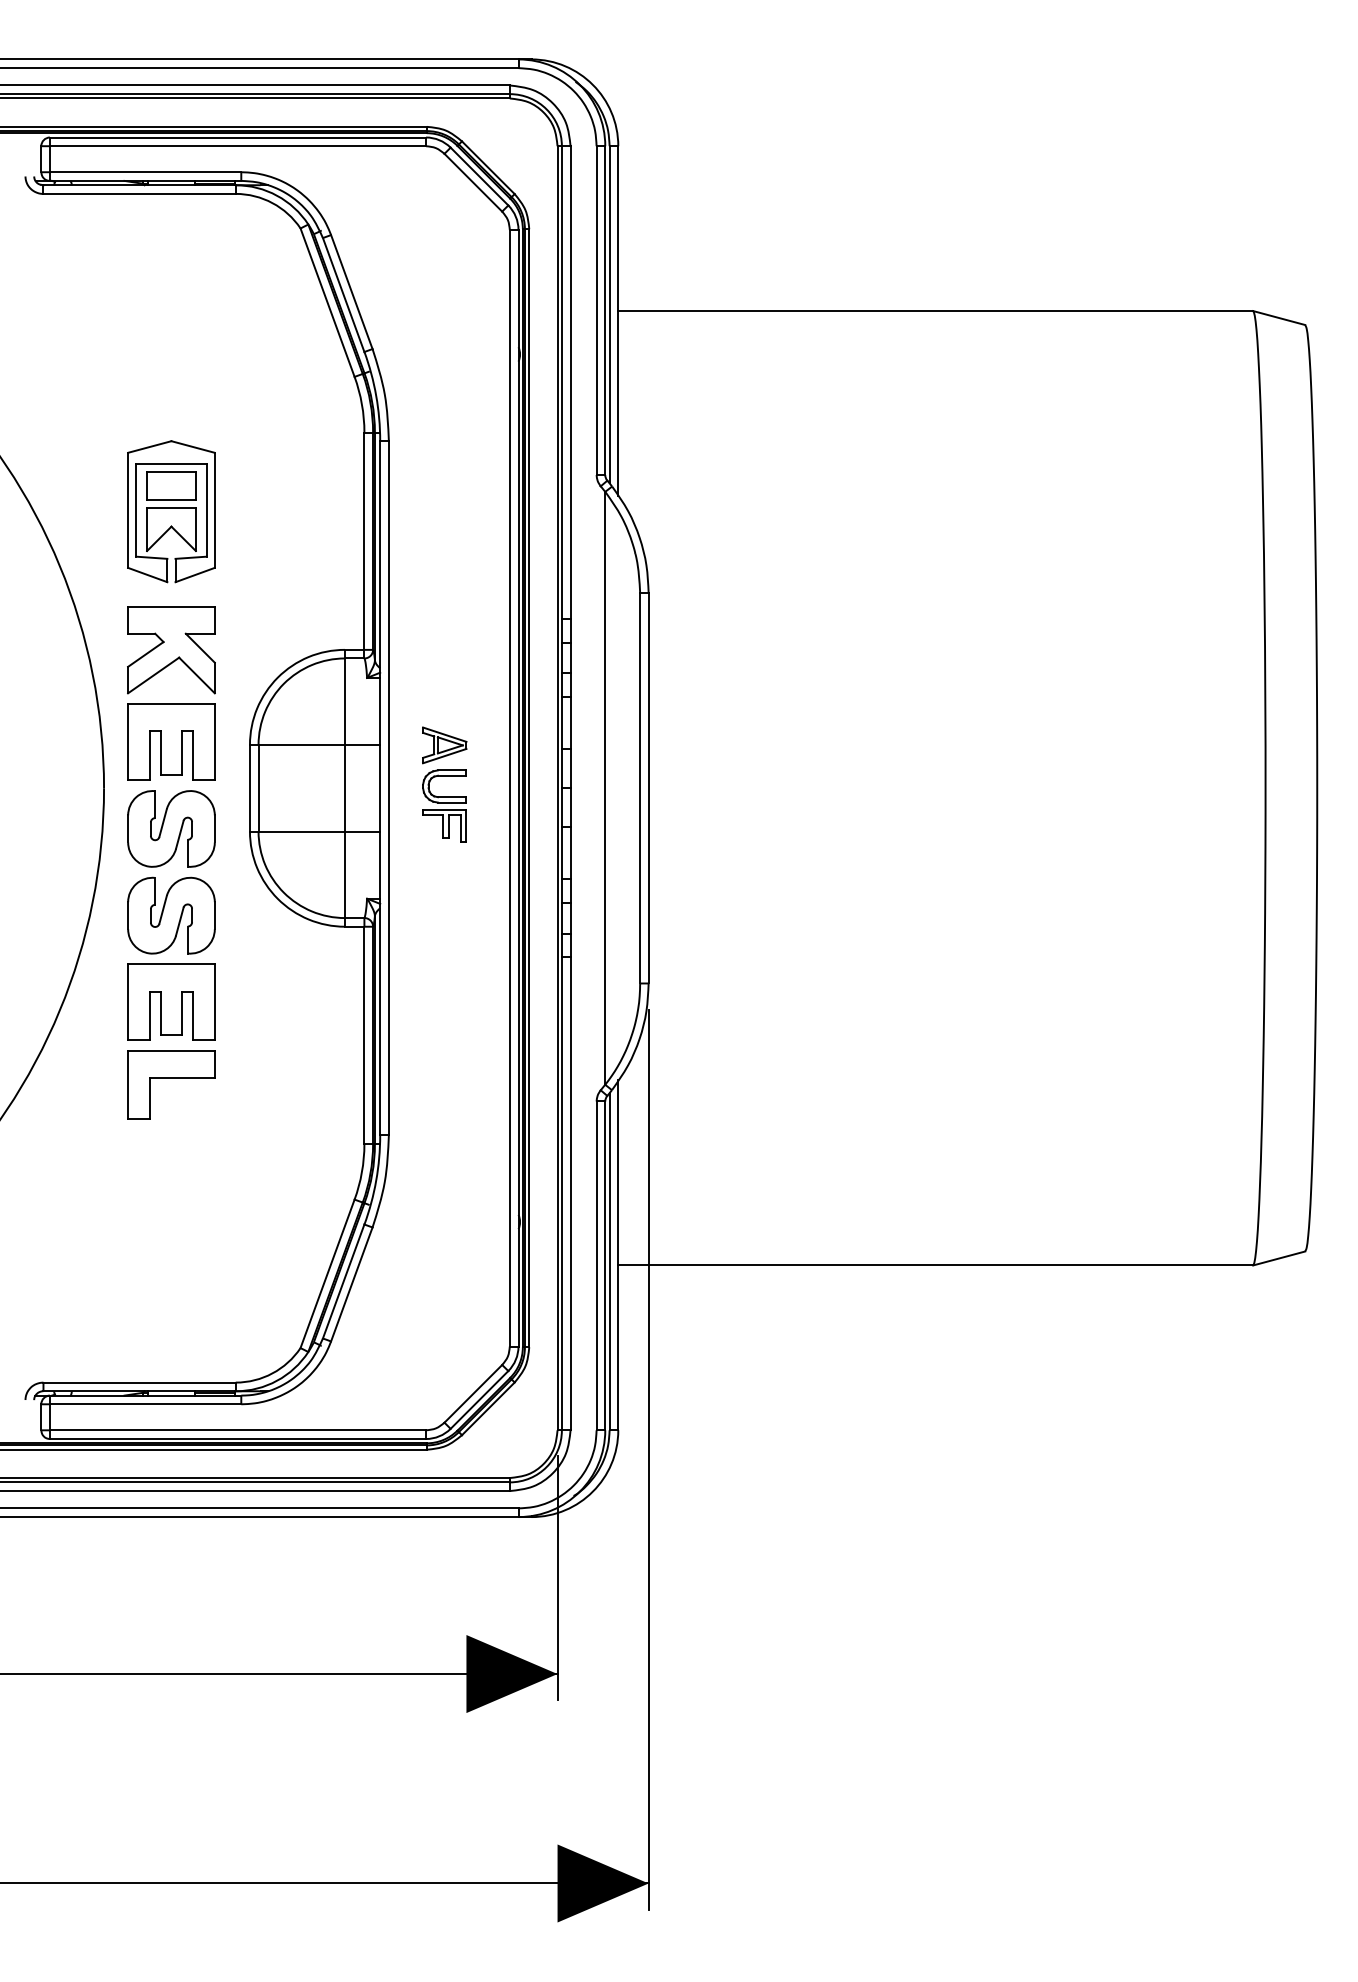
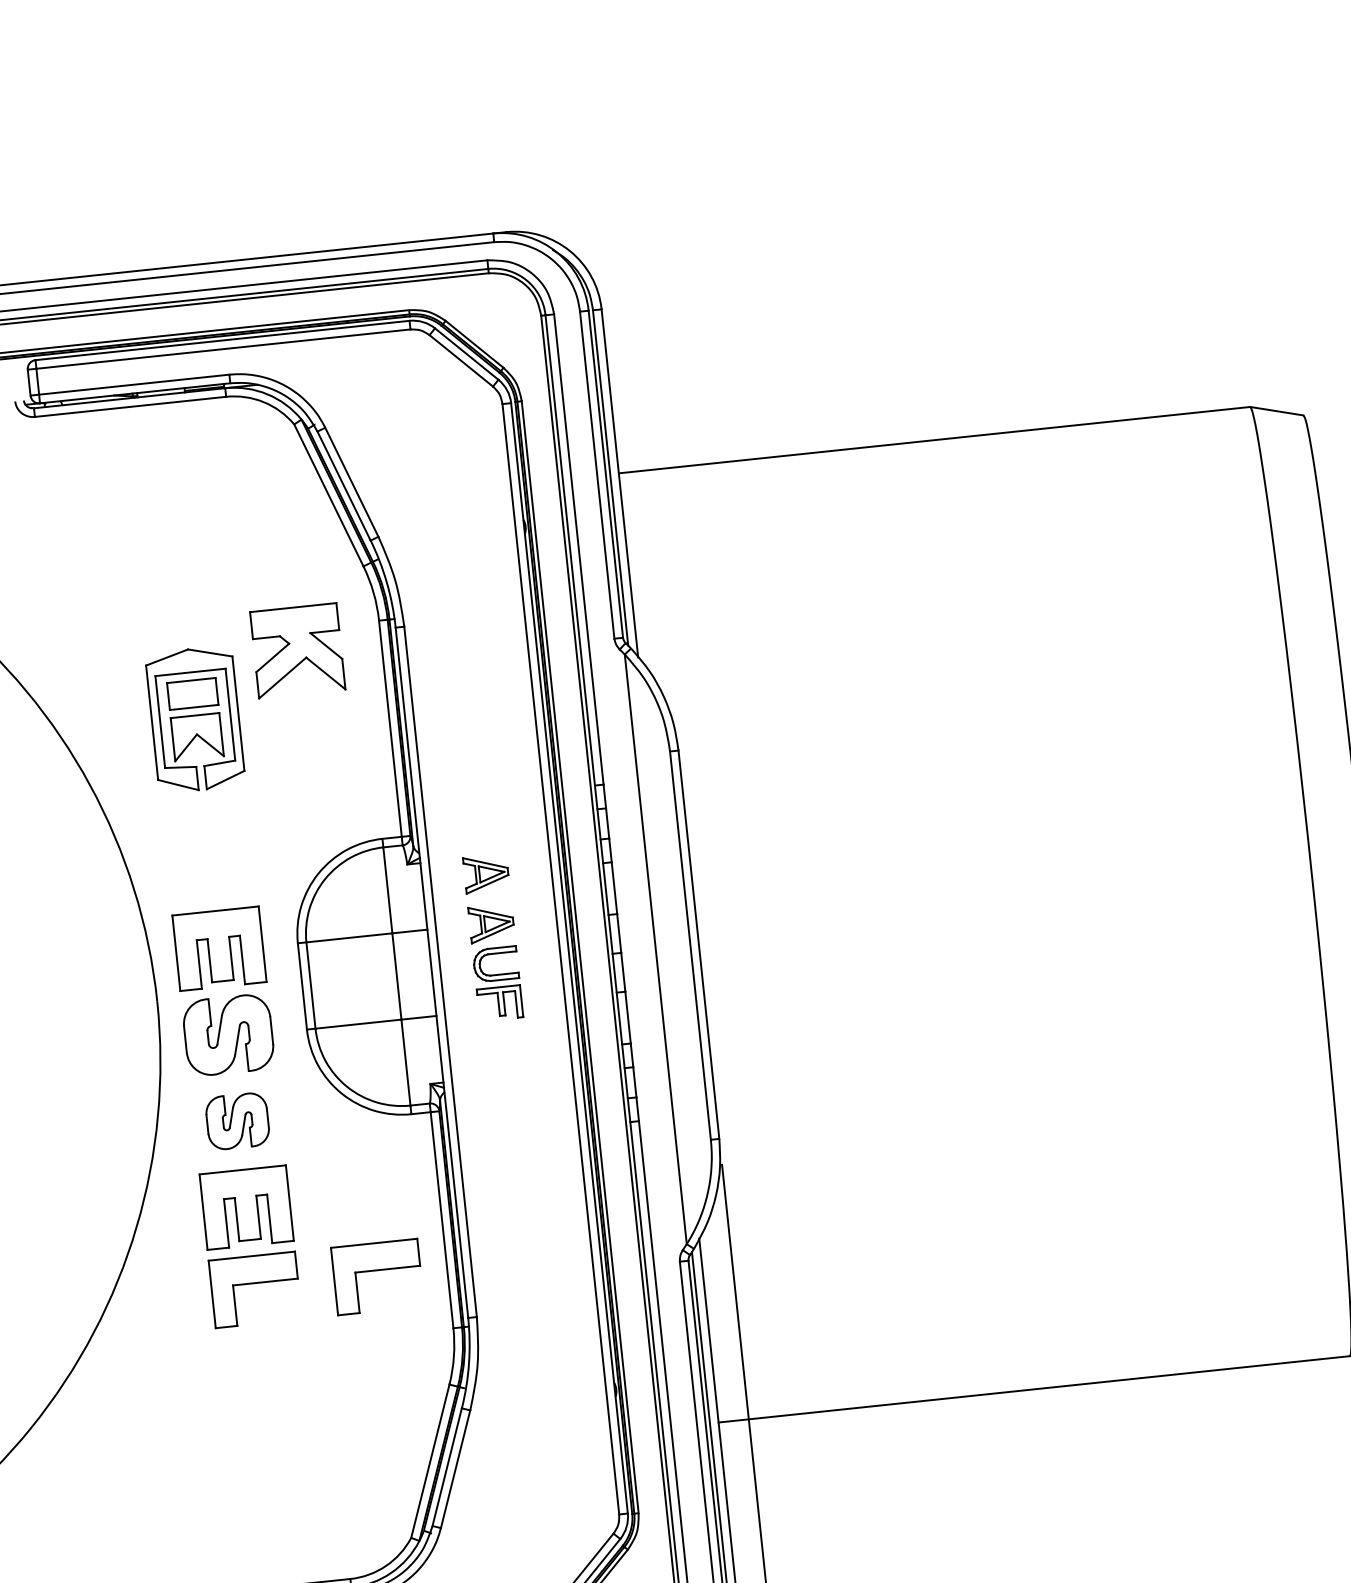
part: (171, 650) -> (297, 651), moved
part: (444, 695) -> (486, 873), added
part: (171, 915) -> (237, 1121), size x0.7
part: (294, 1084) -> (377, 1276), added

